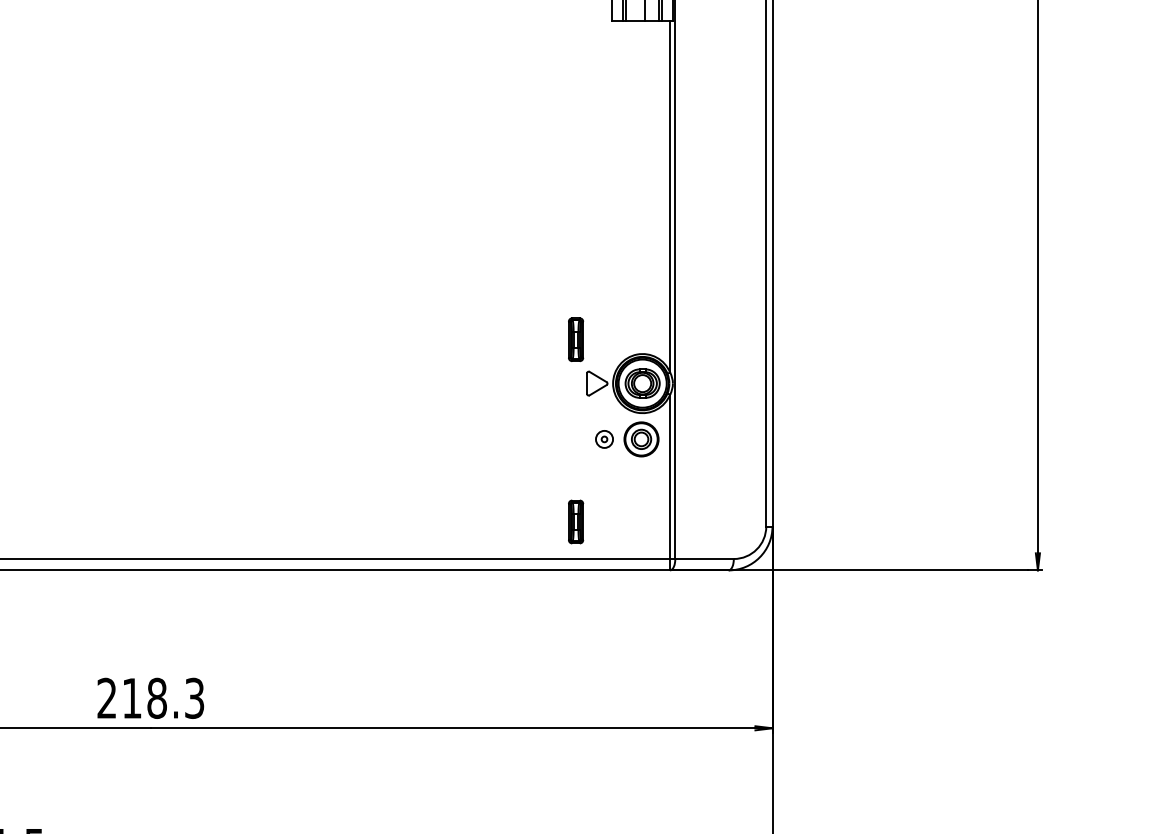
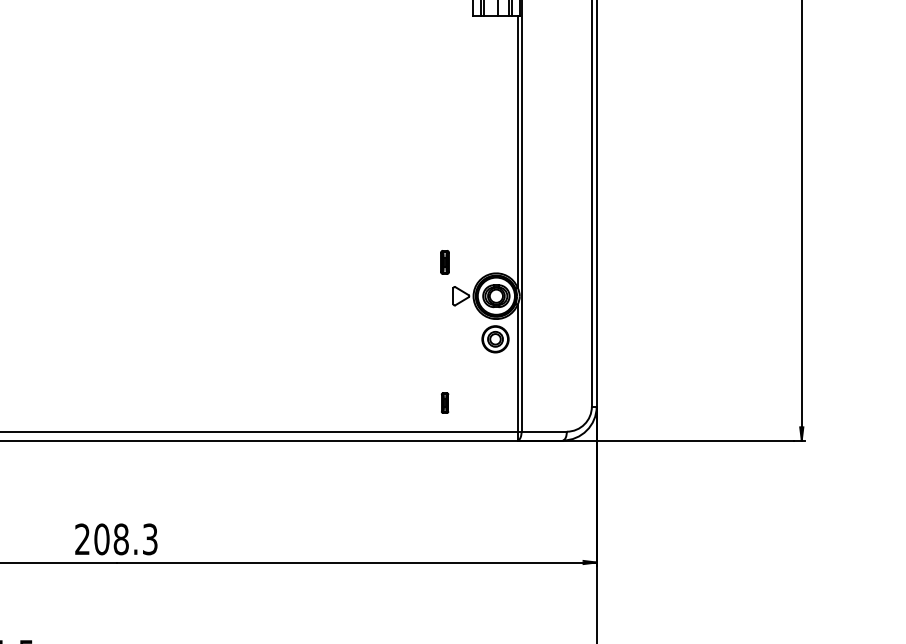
part: (576, 339) -> (445, 262), size x0.7
part: (604, 439) -> (466, 339), removed
part: (576, 521) -> (445, 402), size x0.6
text: (132, 697) -> (102, 538), 218.3 -> 208.3

